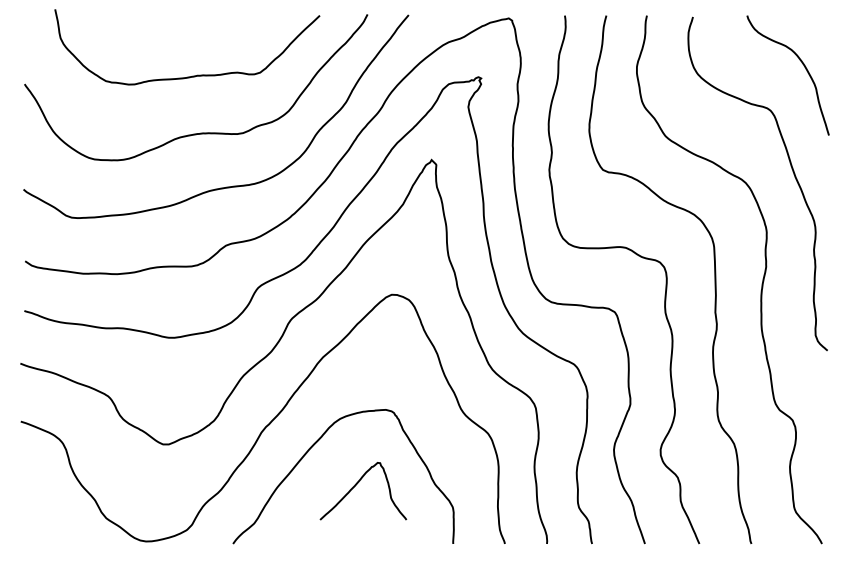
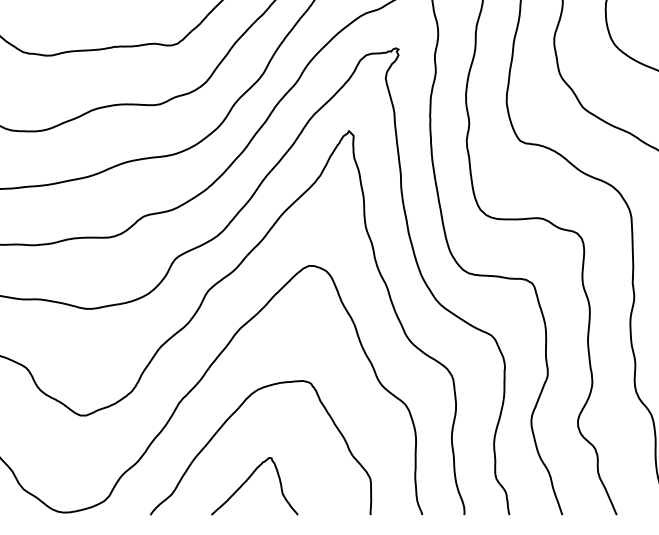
curve: (357, 484) -> (248, 479), moved

